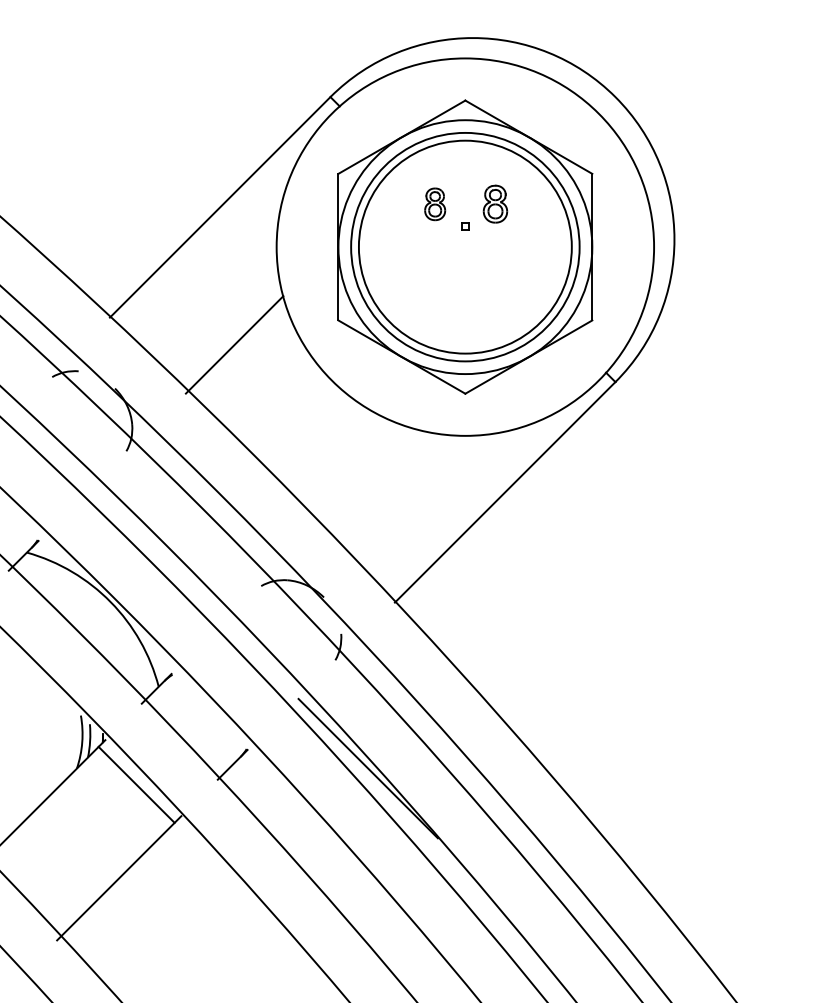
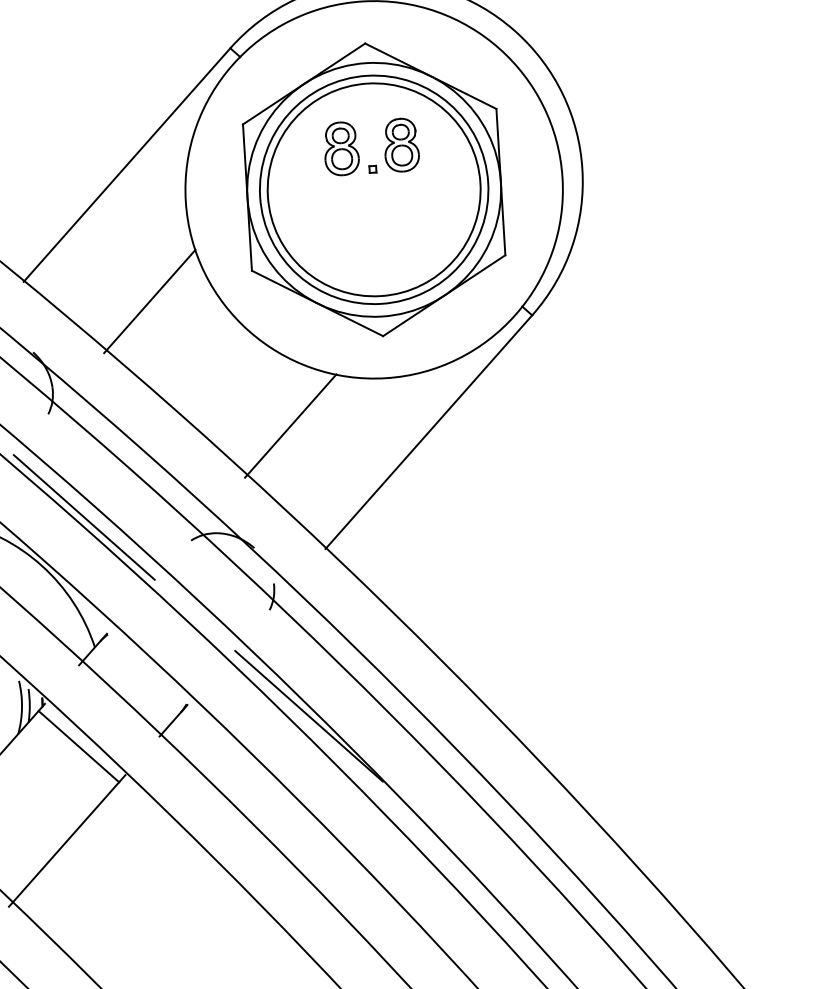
part: (495, 203) -> (401, 144), size x1.43
part: (434, 204) -> (340, 149), size x1.67
line: (367, 477) -> (290, 425), added
line: (155, 555) -> (83, 516), added

